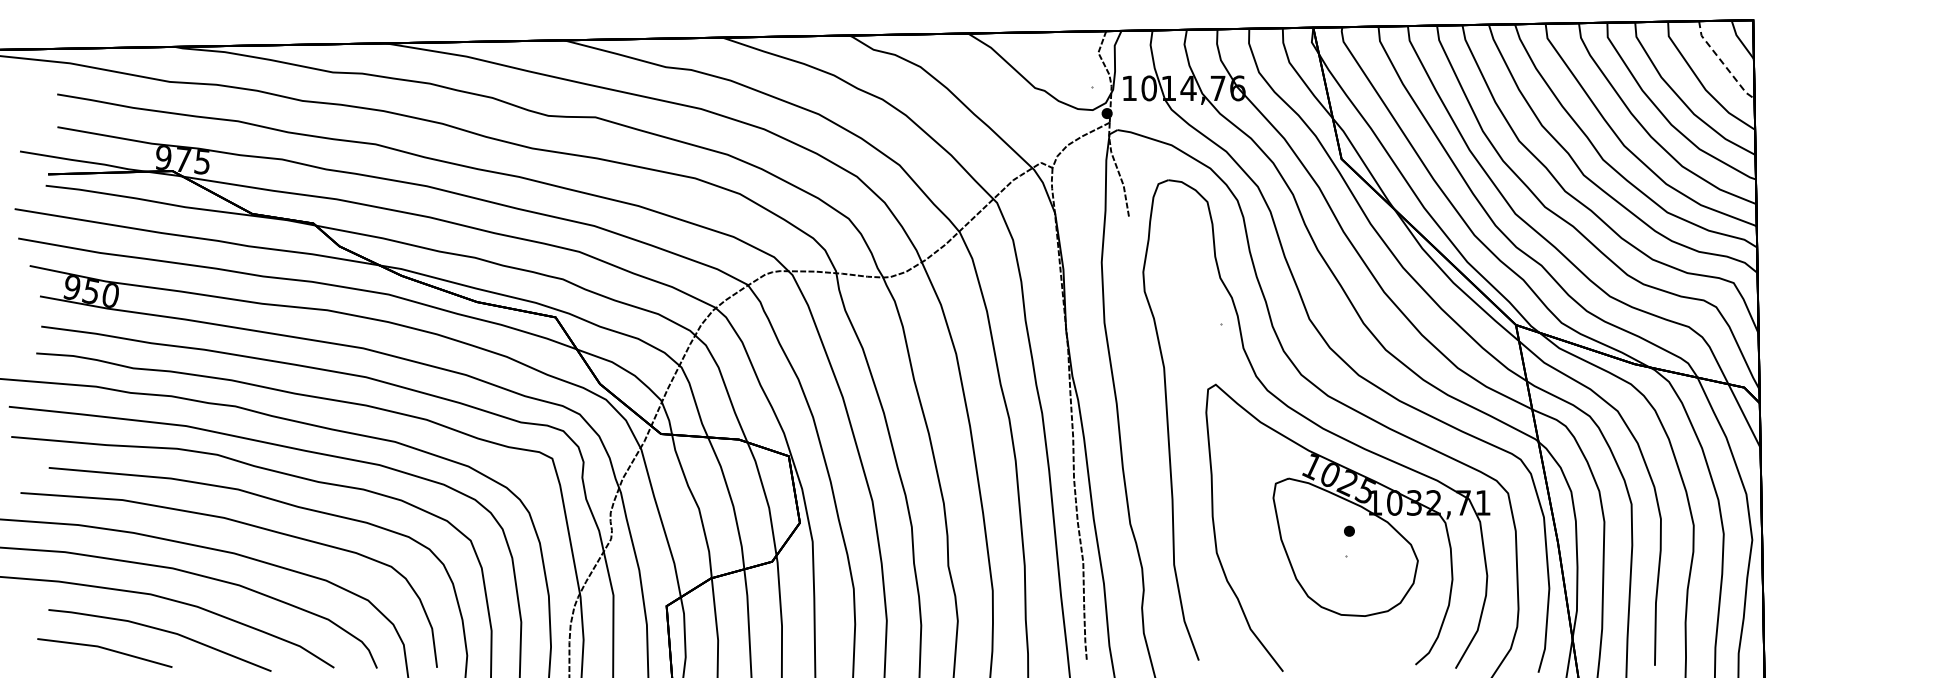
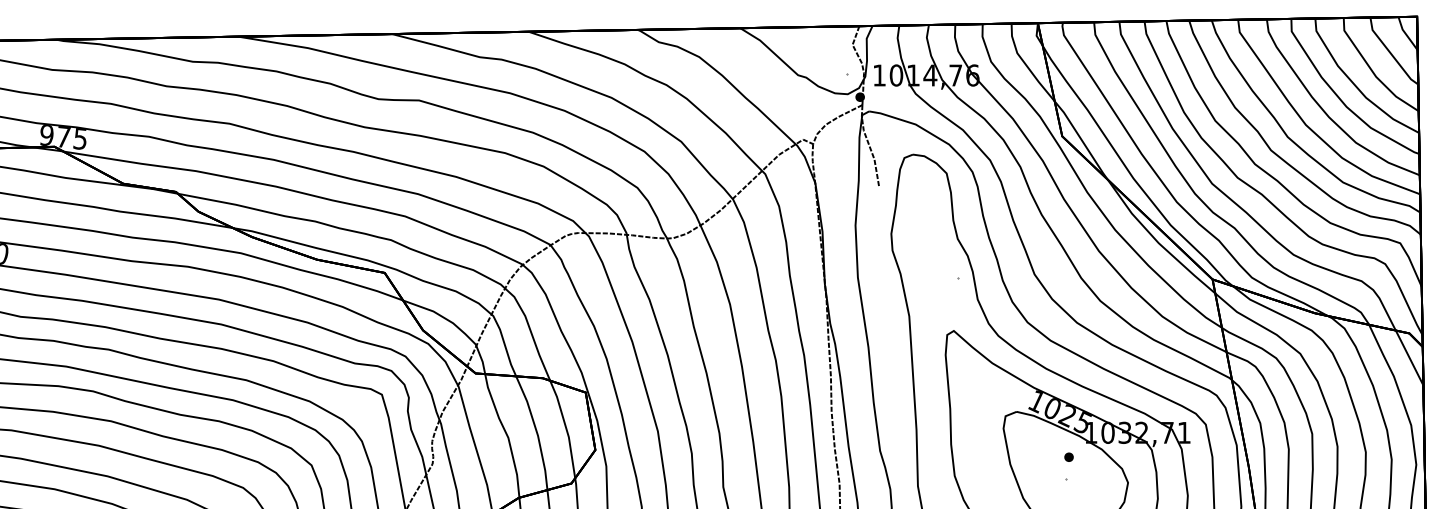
line: (1722, 63) -> (1390, 54), dashed -> solid

